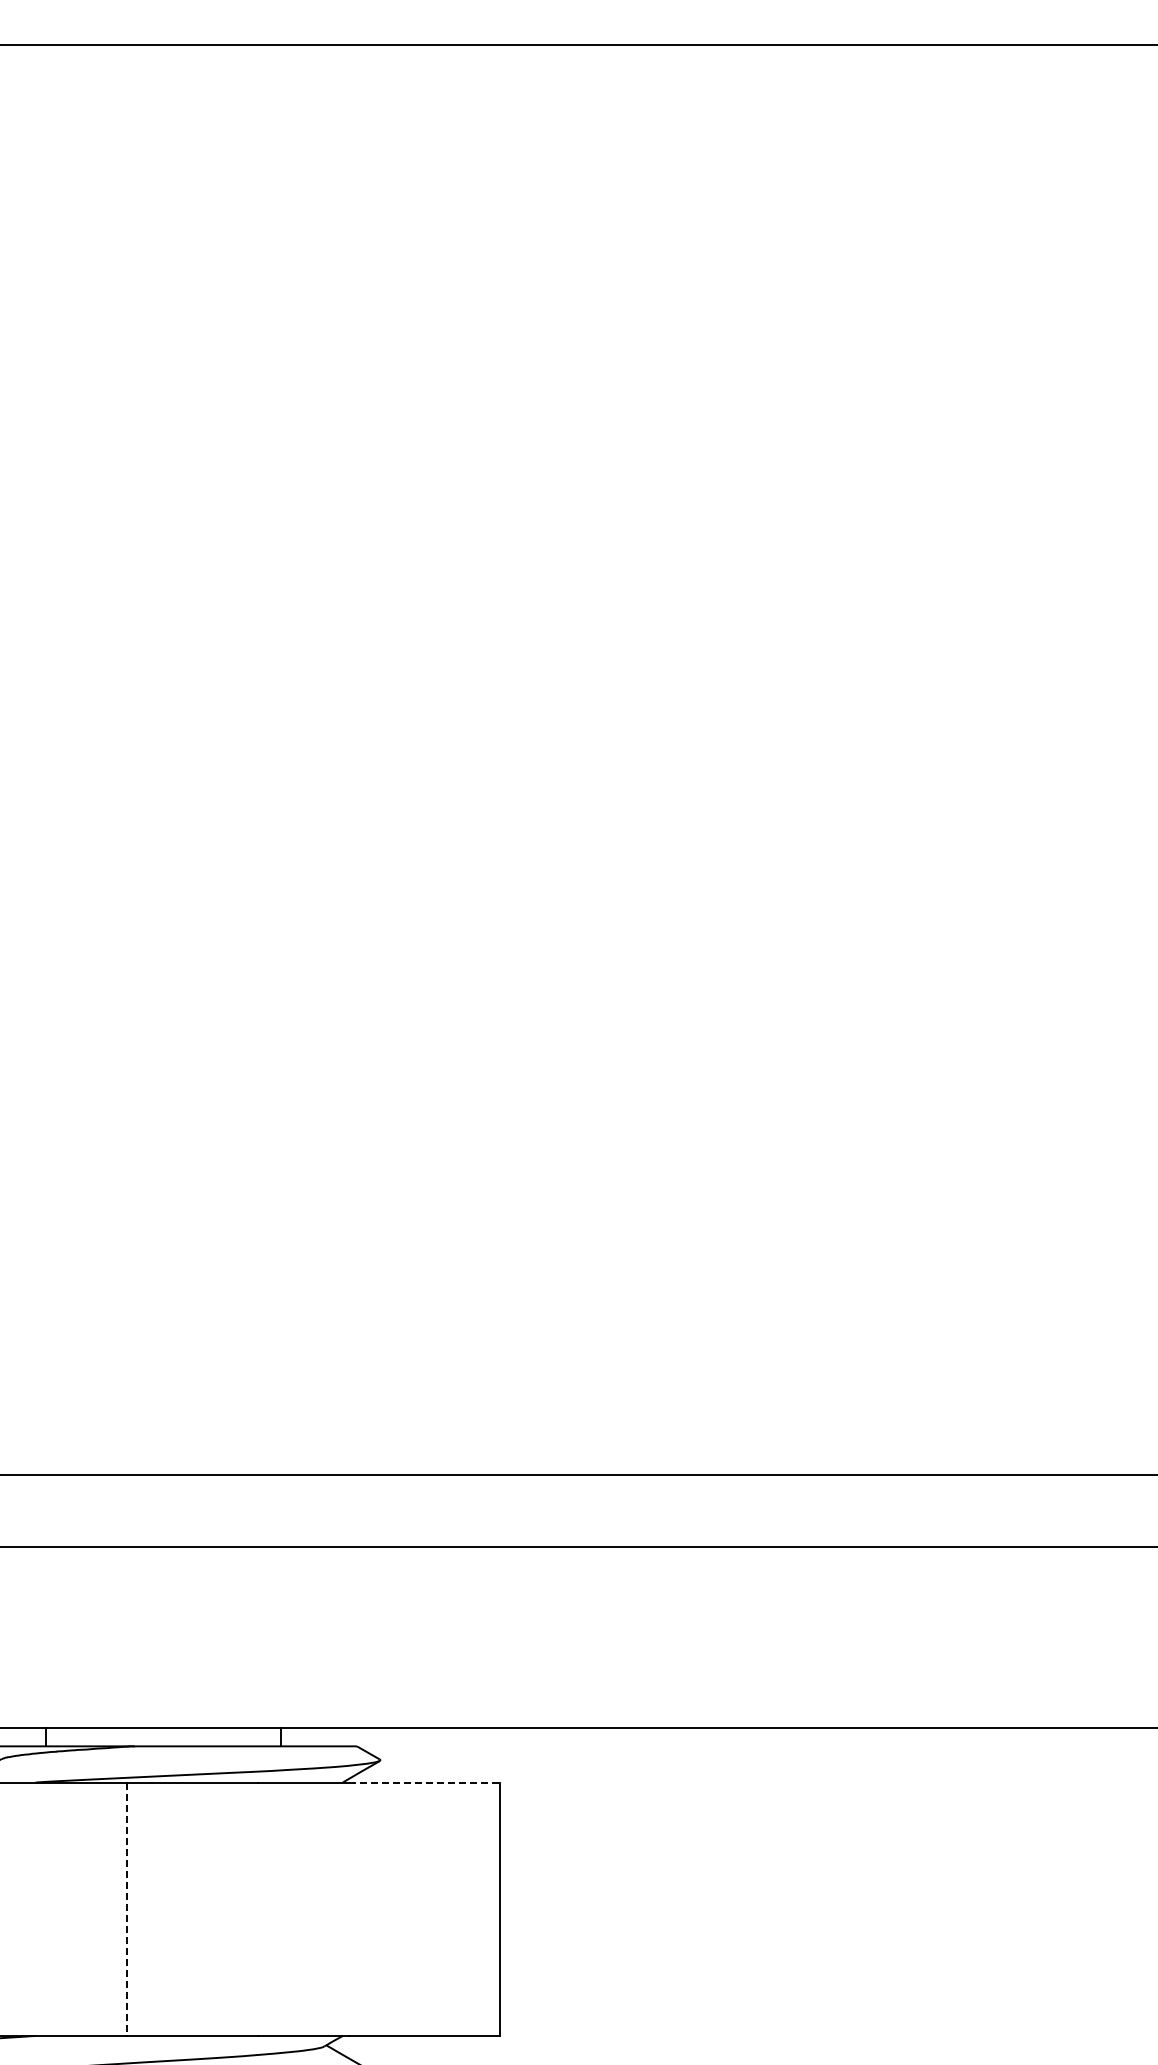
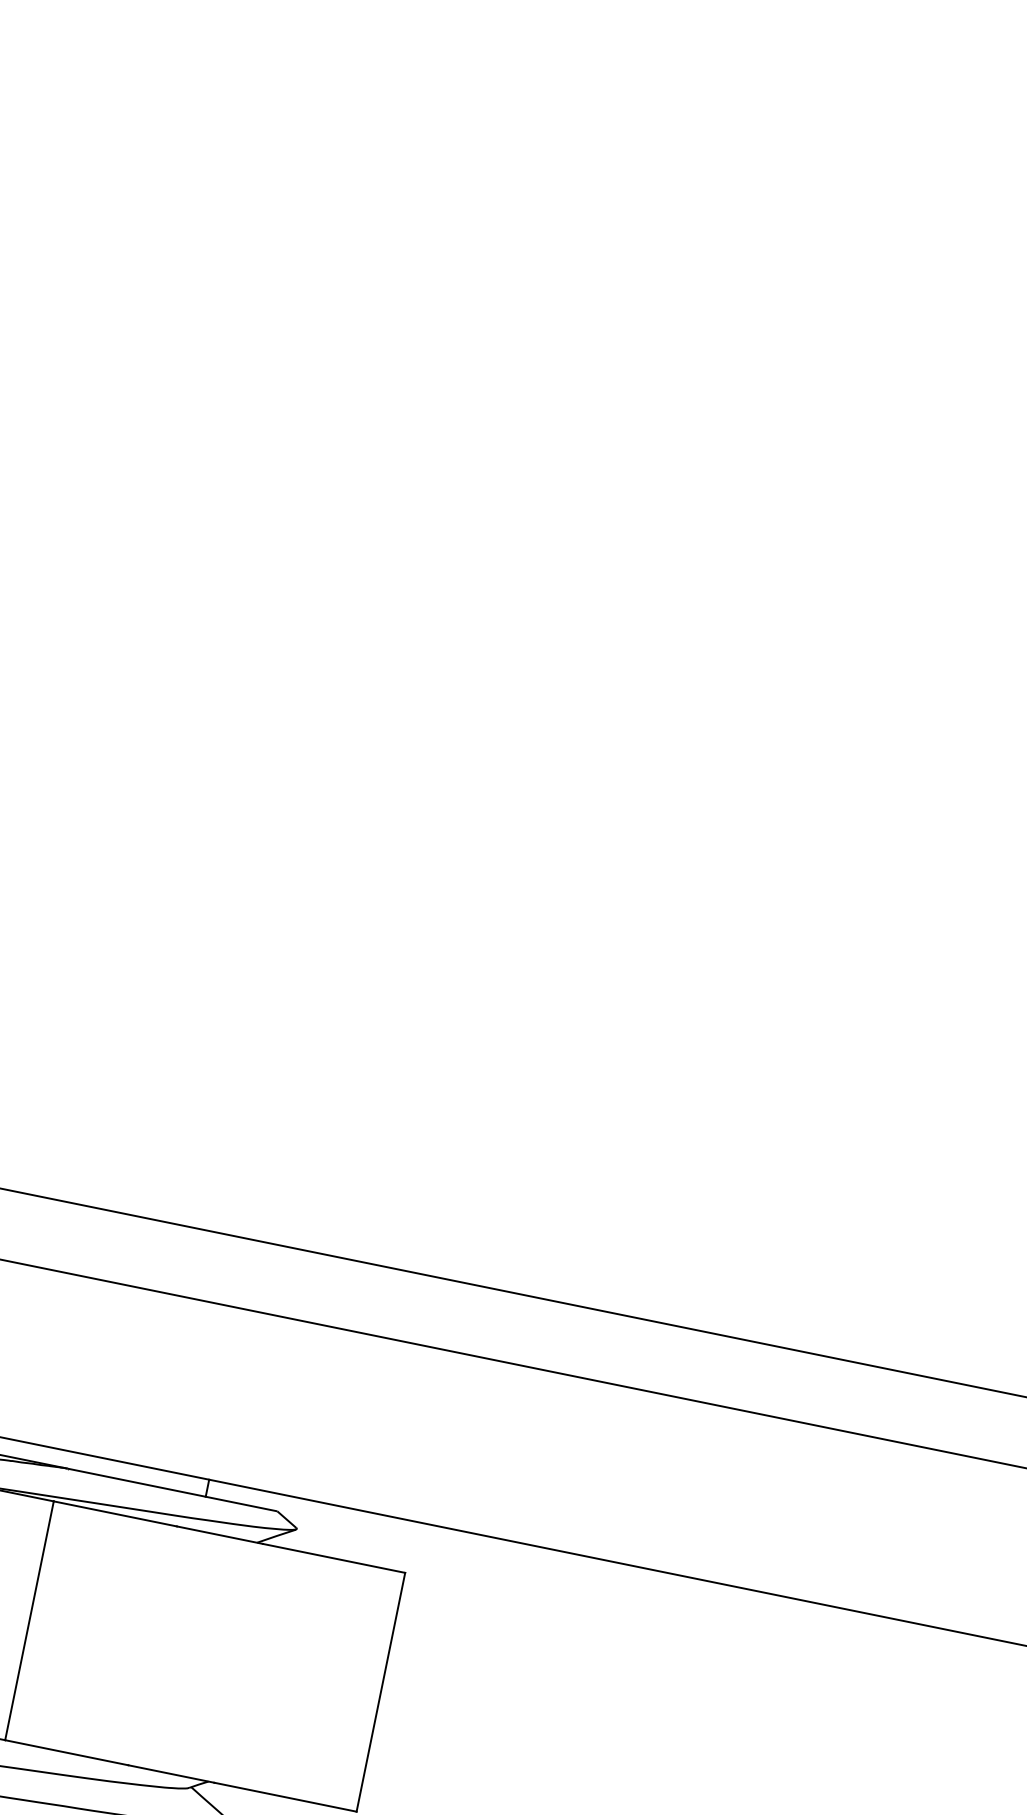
line: (424, 1782) -> (334, 1558), dashed -> solid
line: (126, 1909) -> (28, 1620), dashed -> solid

